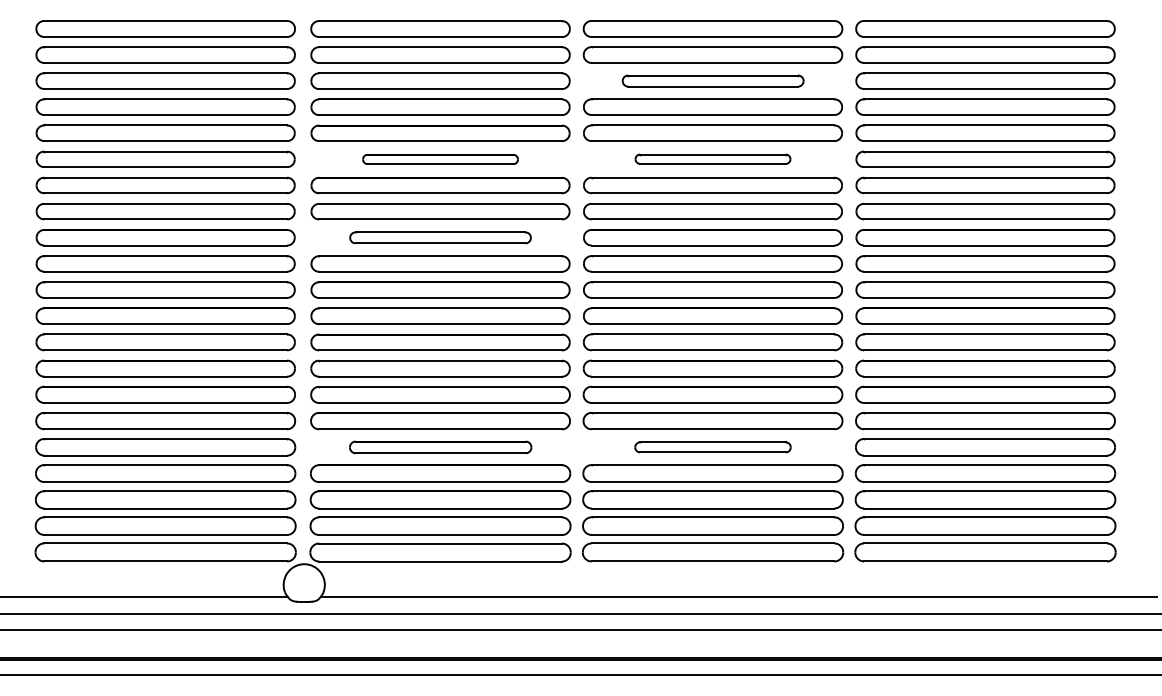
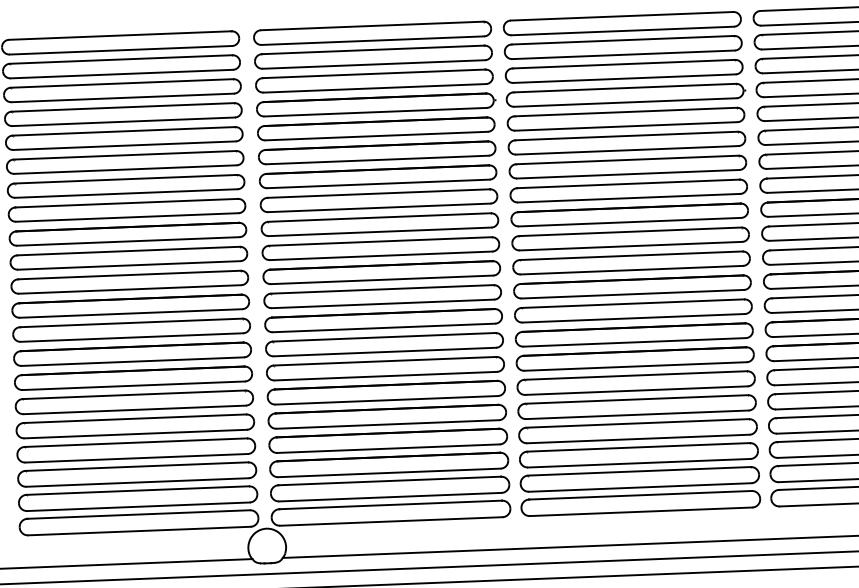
part: (713, 80) -> (624, 70), size x1.43
part: (712, 158) -> (626, 142), size x1.67
part: (440, 159) -> (377, 152), size x1.67
part: (440, 237) -> (379, 224), size x1.43
part: (440, 447) -> (387, 416), size x1.43
part: (712, 447) -> (636, 407), size x1.67

